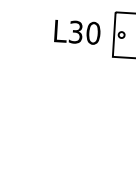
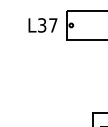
text: (93, 33) -> (53, 25), L30 -> L37

